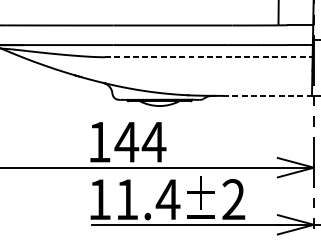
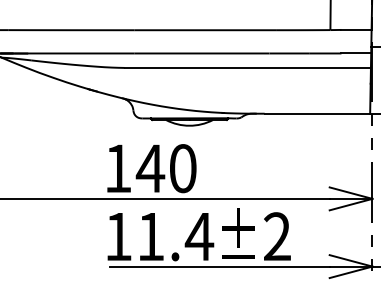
line: (209, 56) -> (248, 67), dashed -> solid
line: (267, 95) -> (317, 113), dashed -> solid
text: (153, 142) -> (182, 168), 144 -> 140

